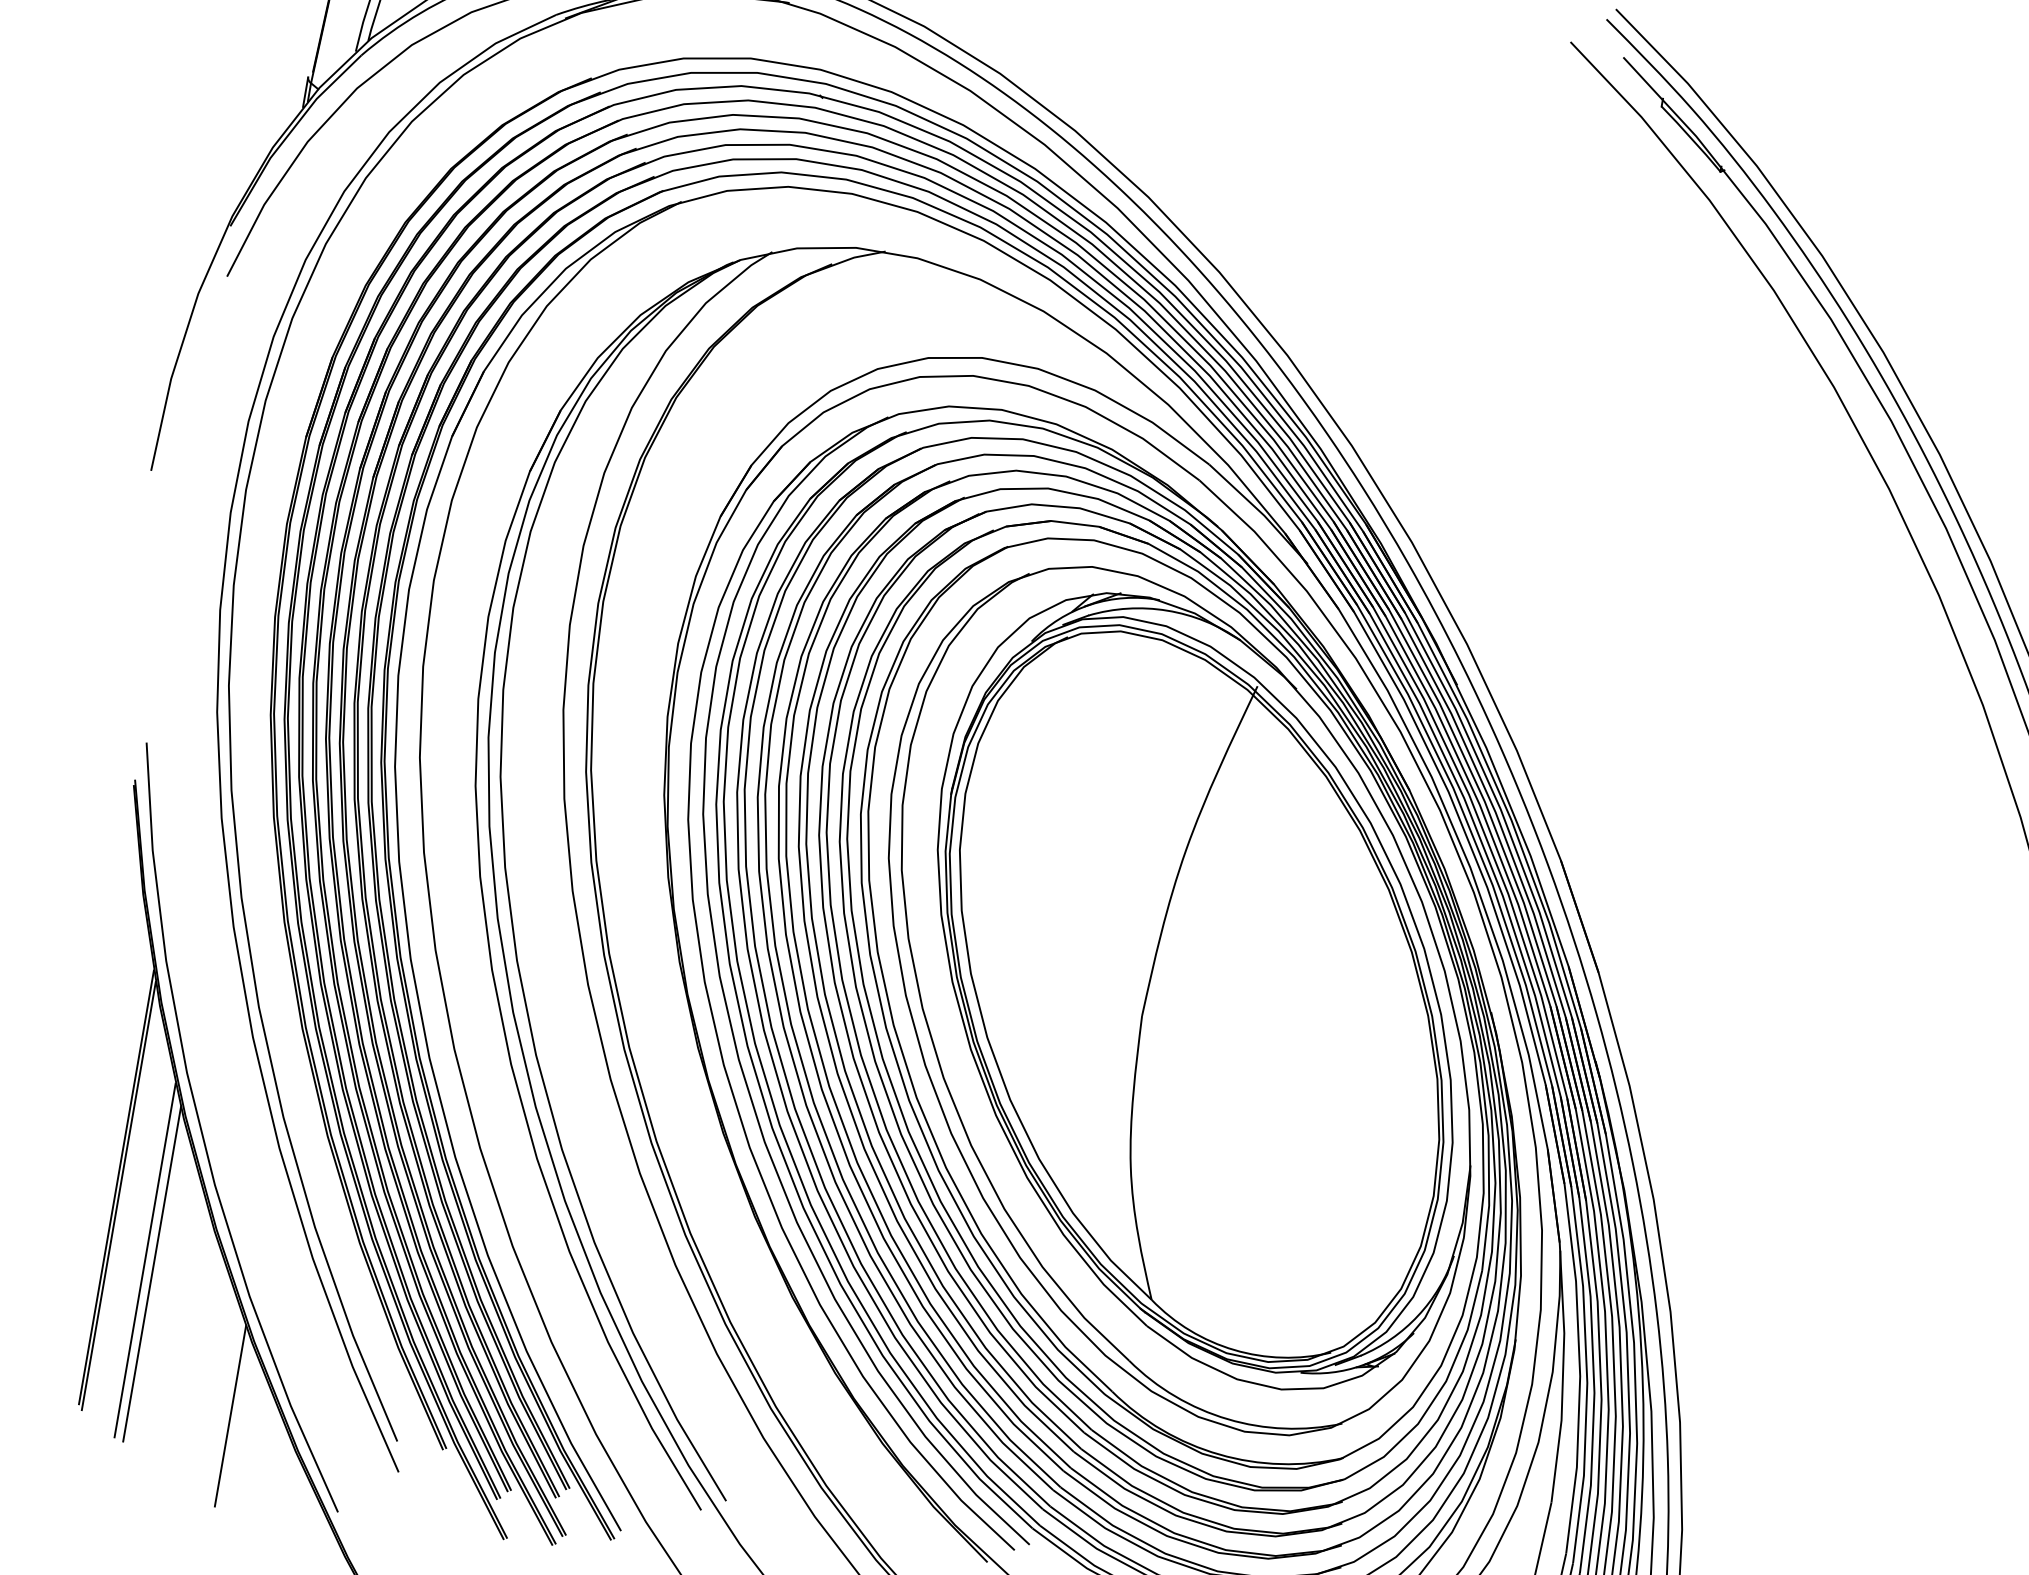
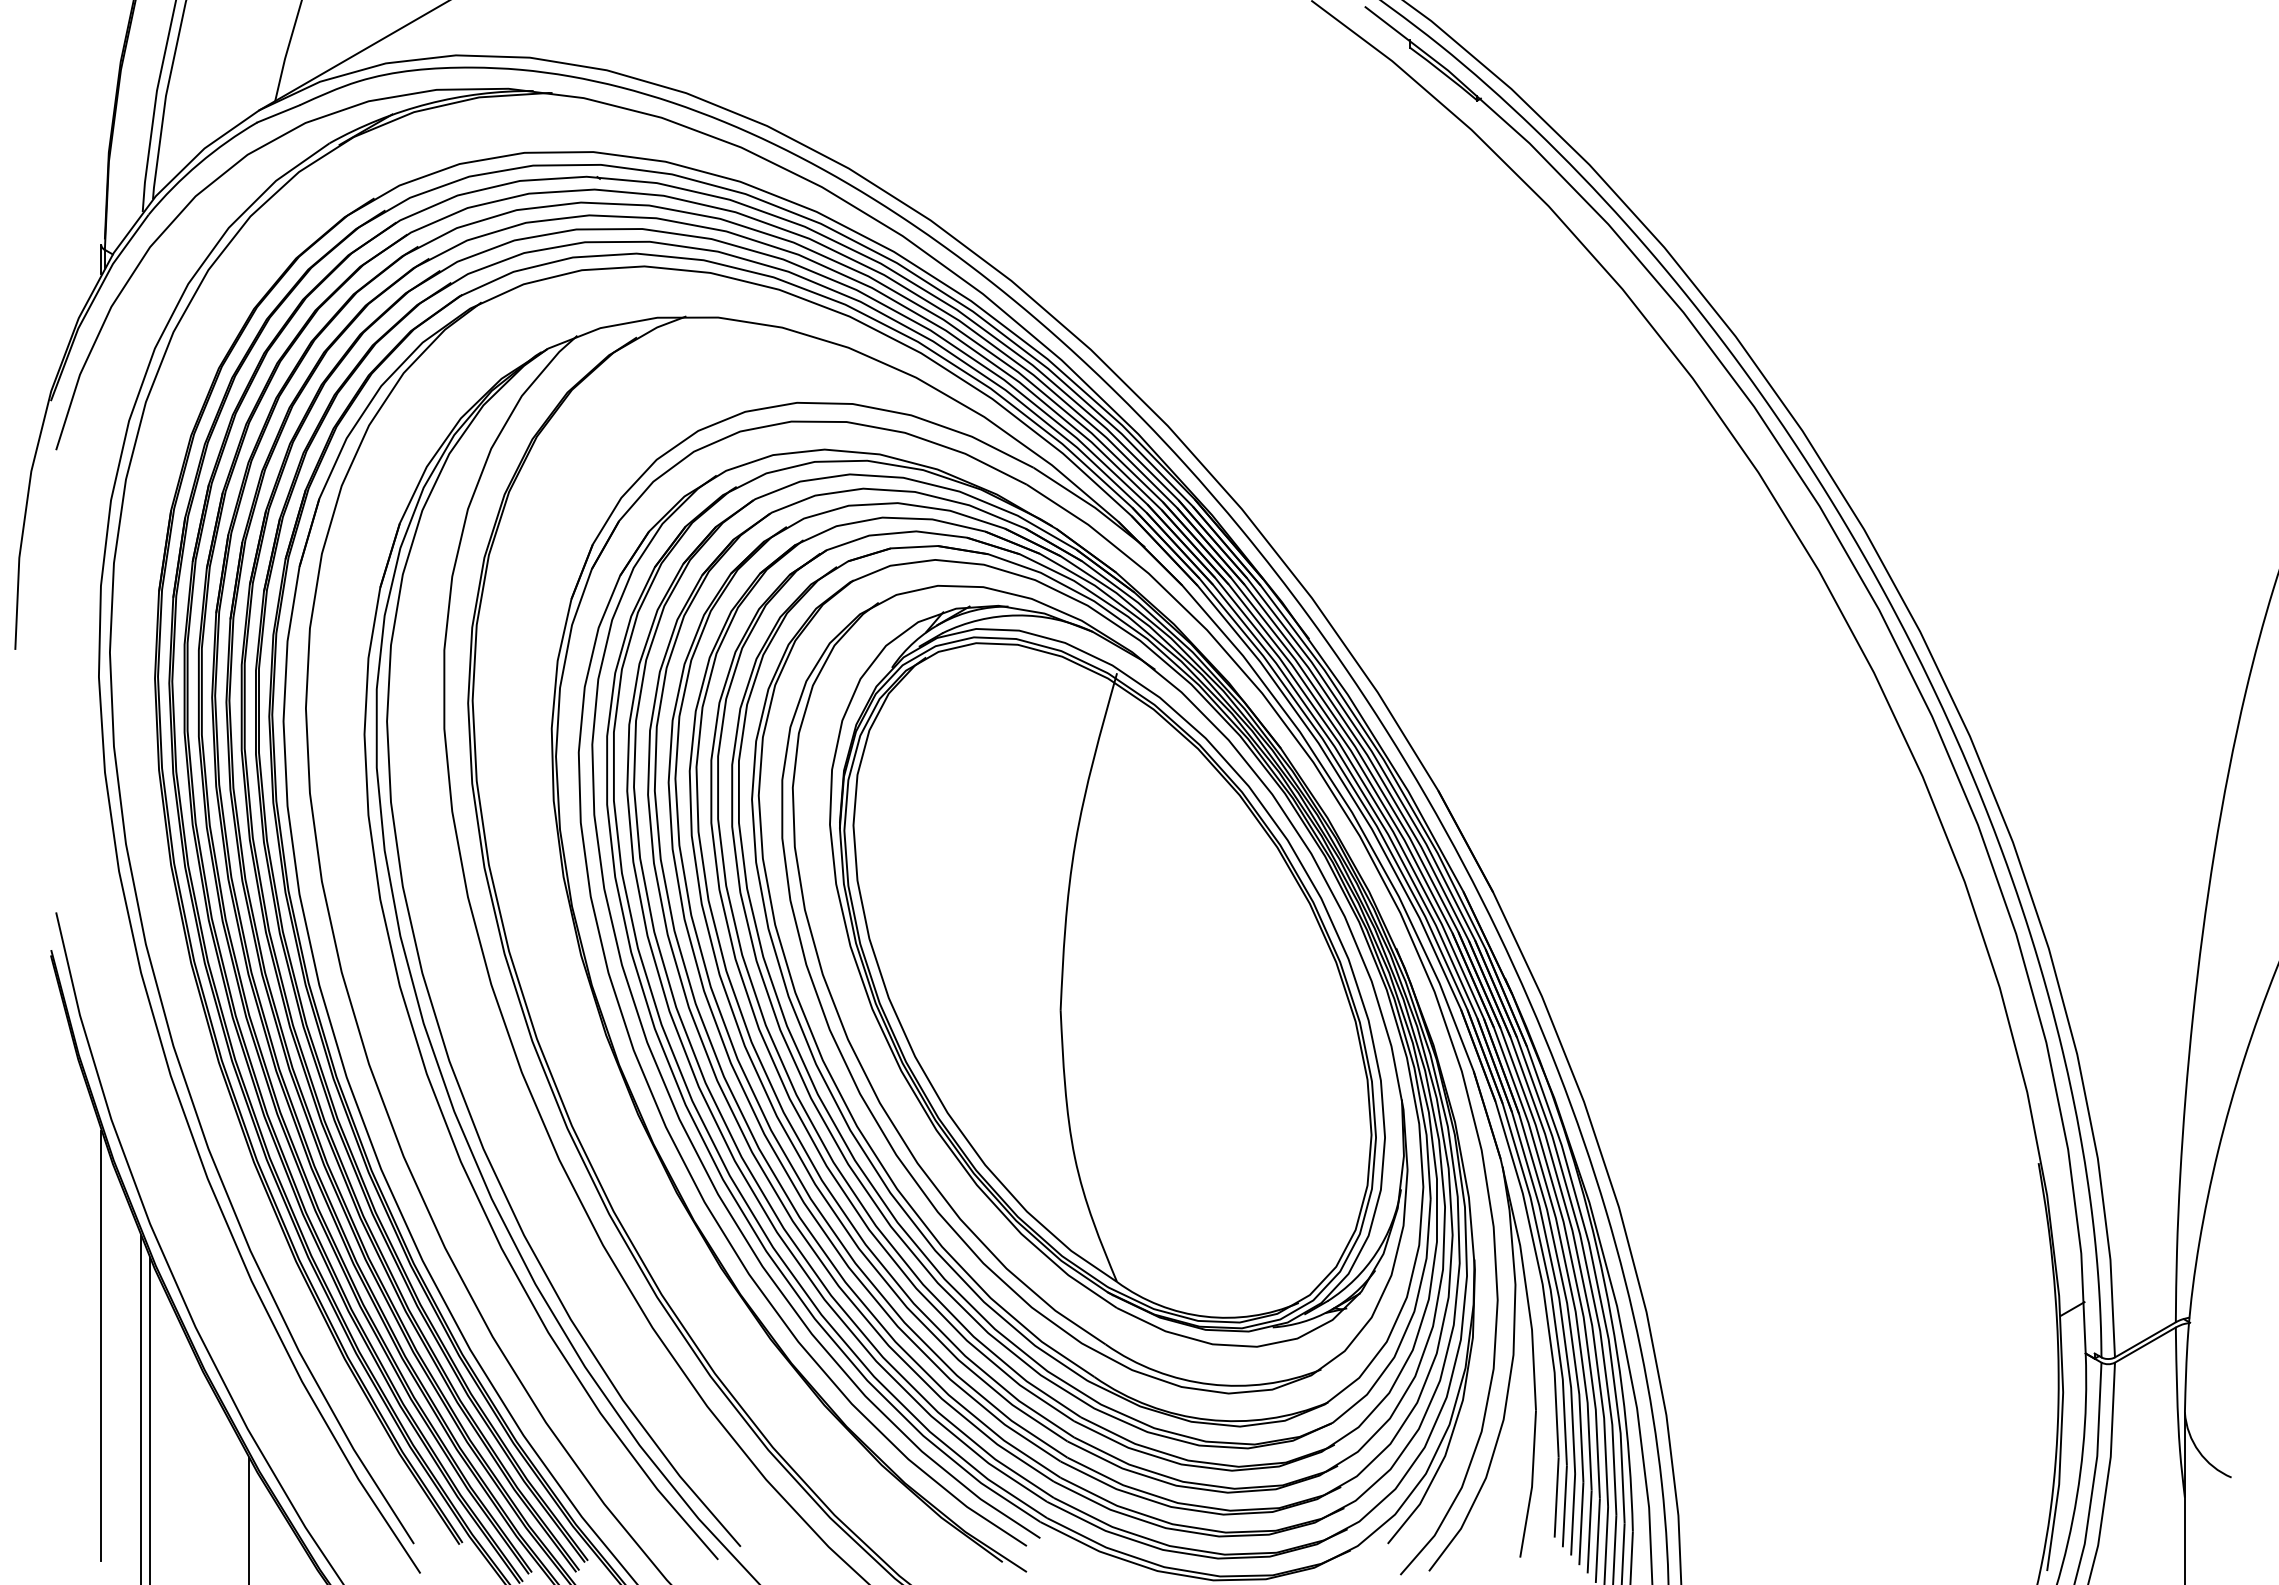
line: (118, 1195) -> (104, 1353), removed

